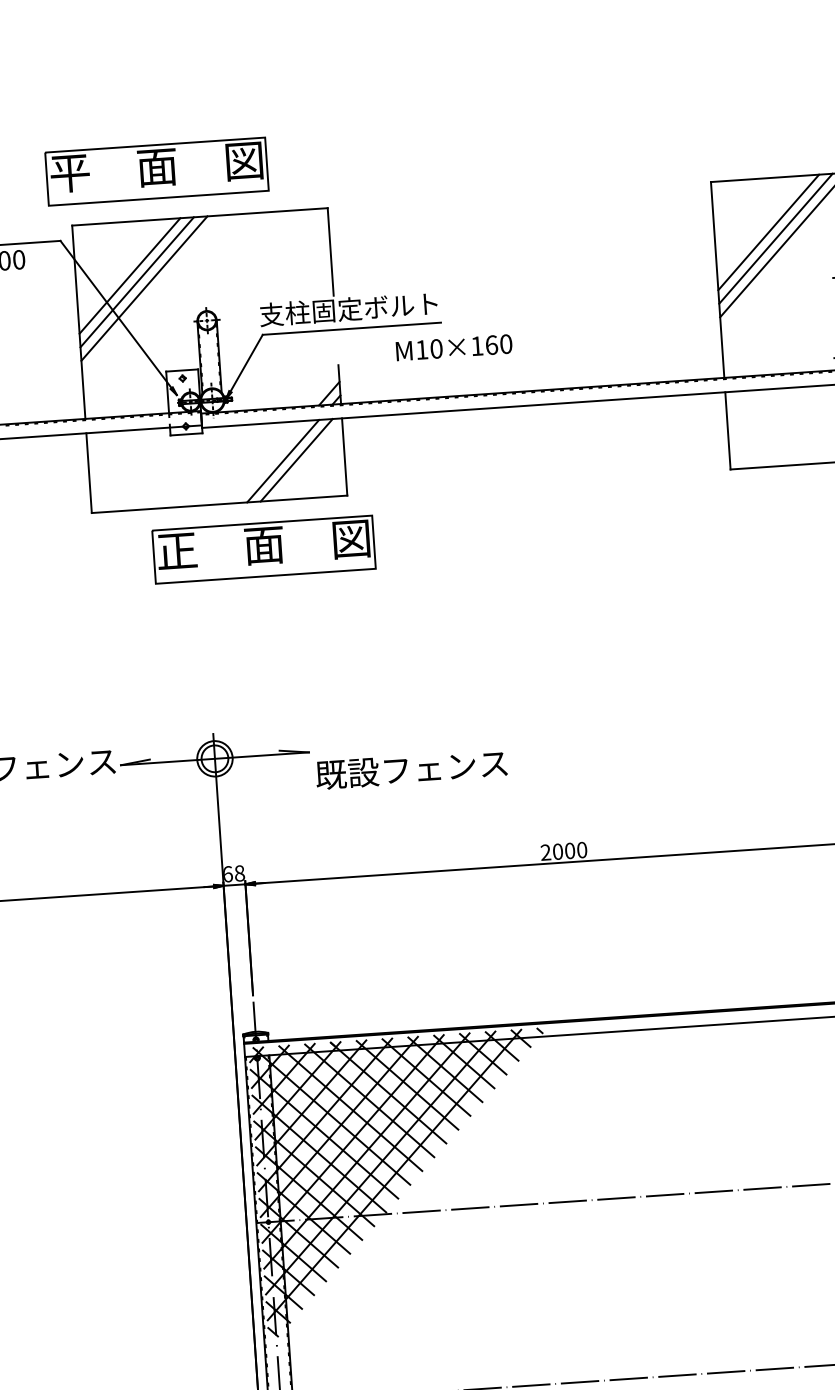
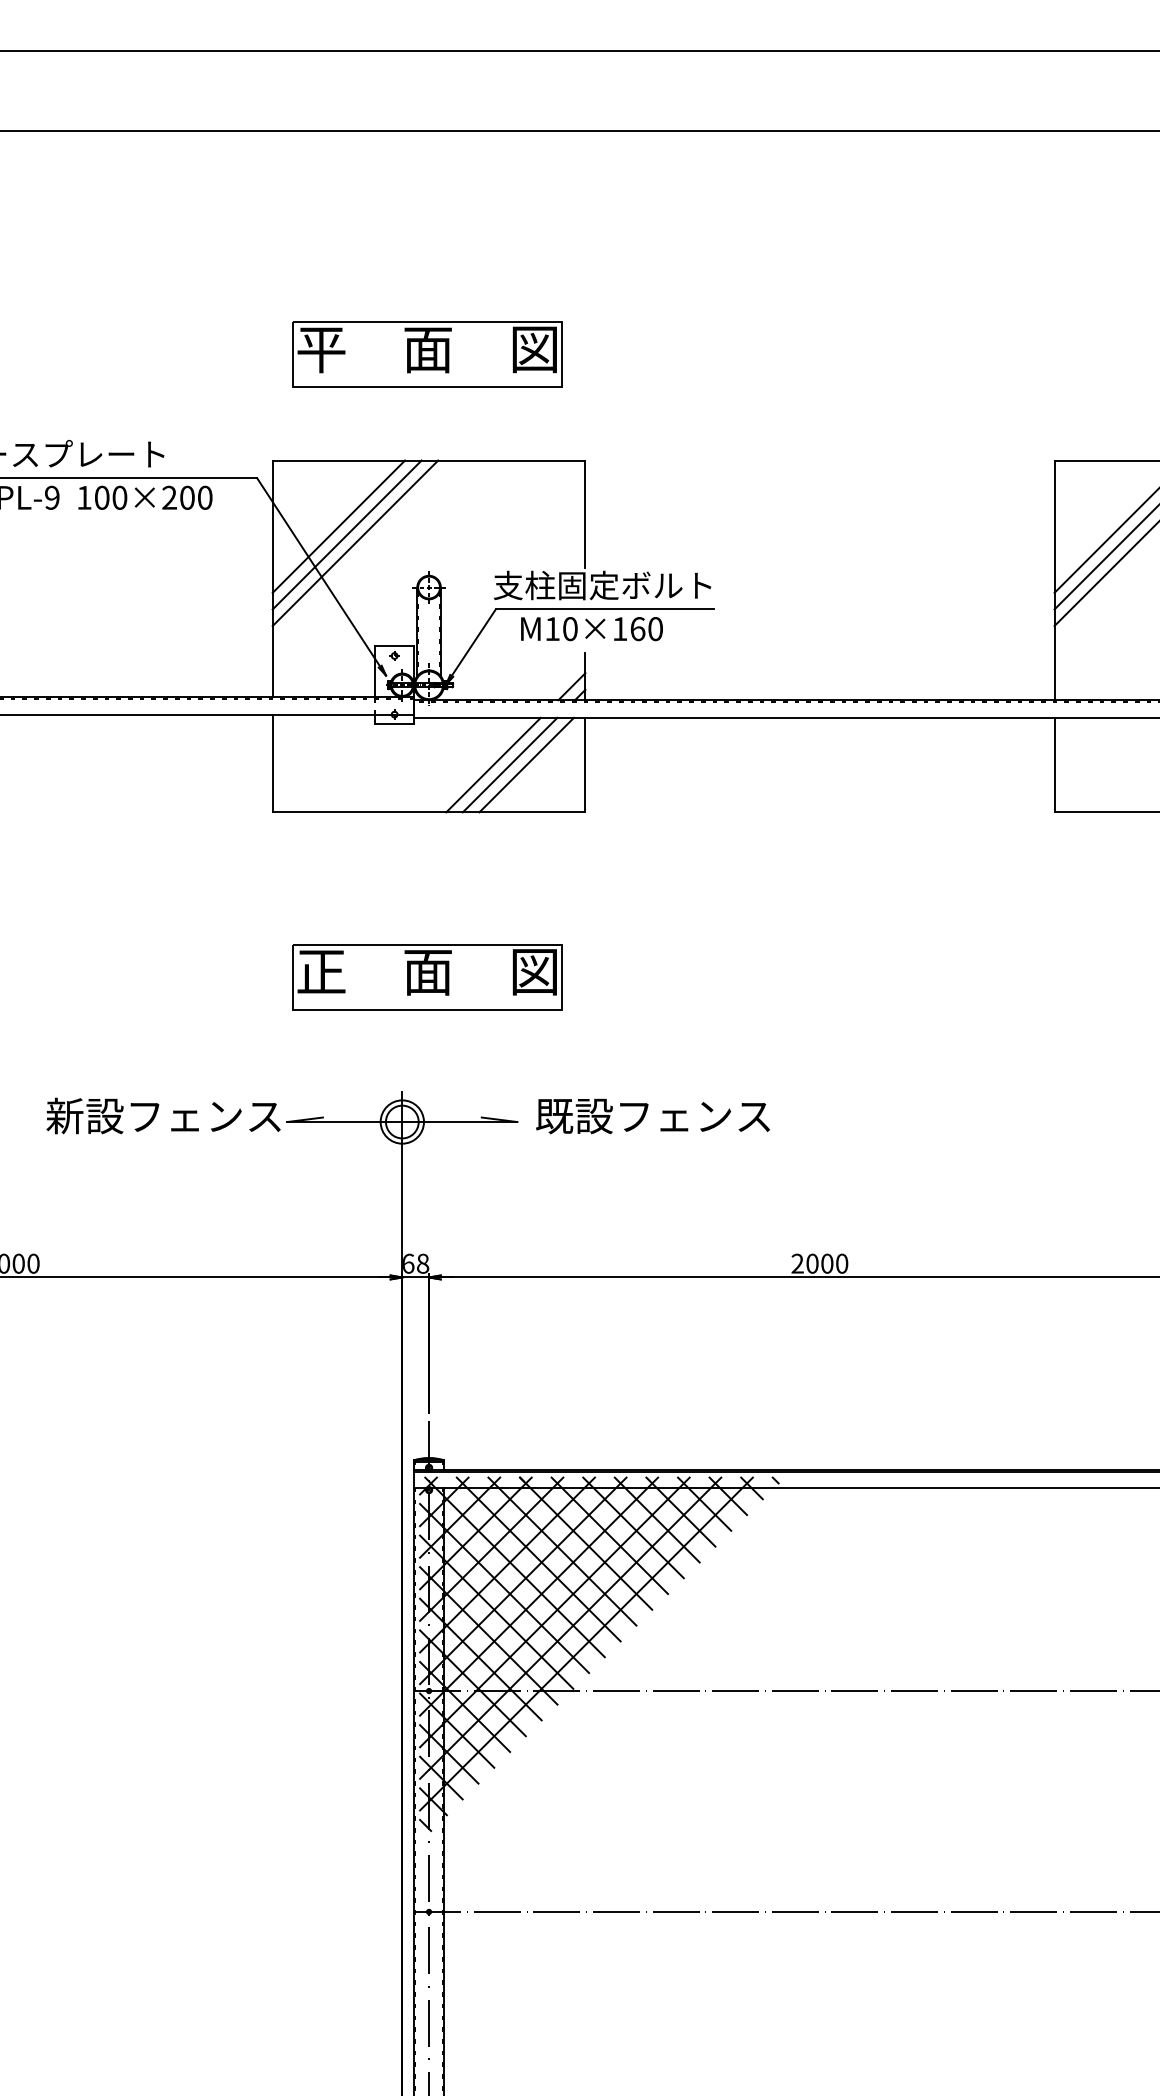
part: (157, 171) -> (427, 354), moved
text: (453, 348) -> (591, 629), moved
line: (269, 461) -> (493, 764), added
part: (264, 549) -> (427, 977), moved
text: (411, 769) -> (652, 1116), moved

